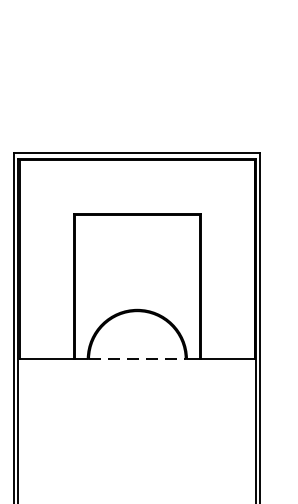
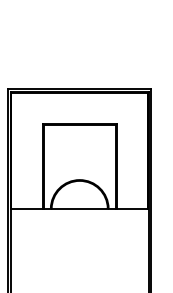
line: (138, 358) -> (80, 208), dashed -> solid

